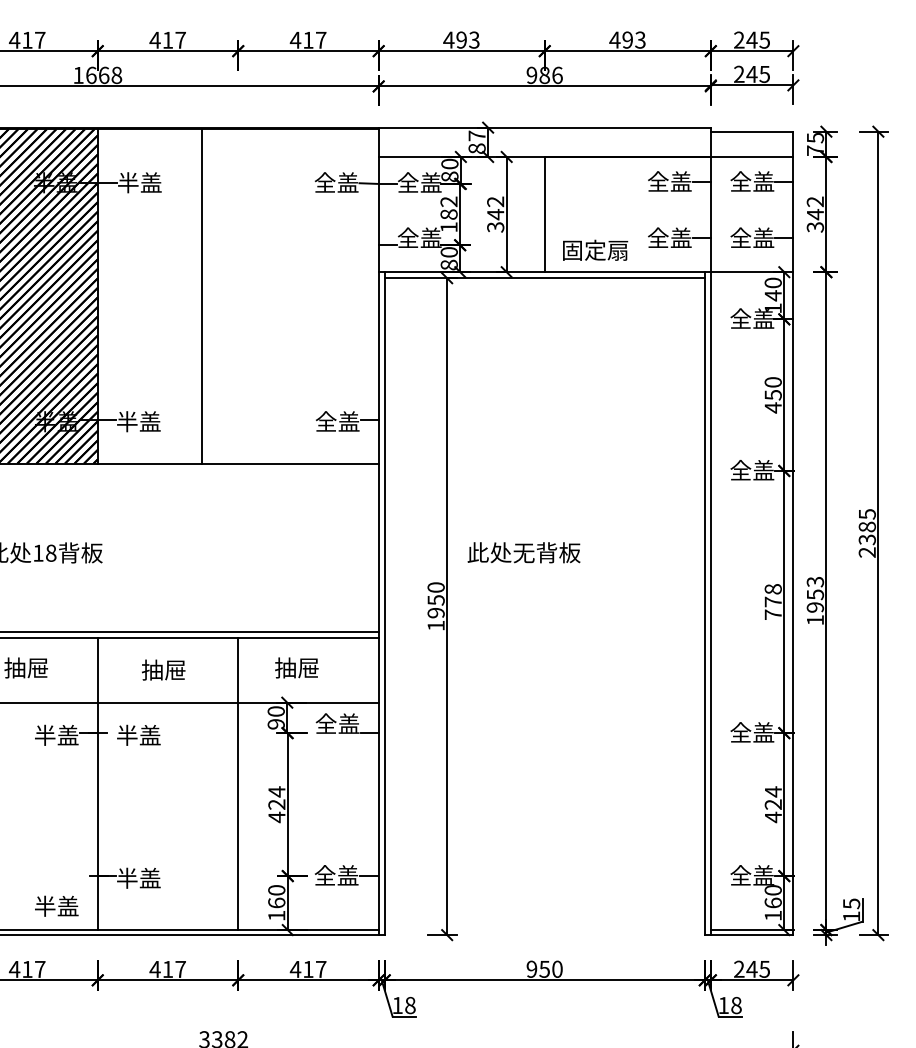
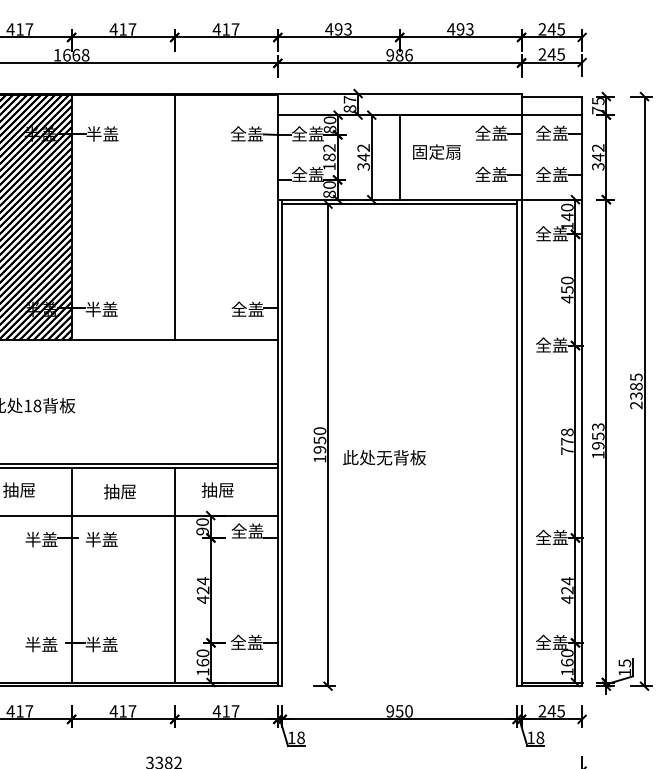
text: (595, 249) -> (436, 151), moved
line: (202, 296) -> (174, 217), moved
text: (523, 552) -> (384, 457), moved
text: (56, 905) -> (41, 643), moved

